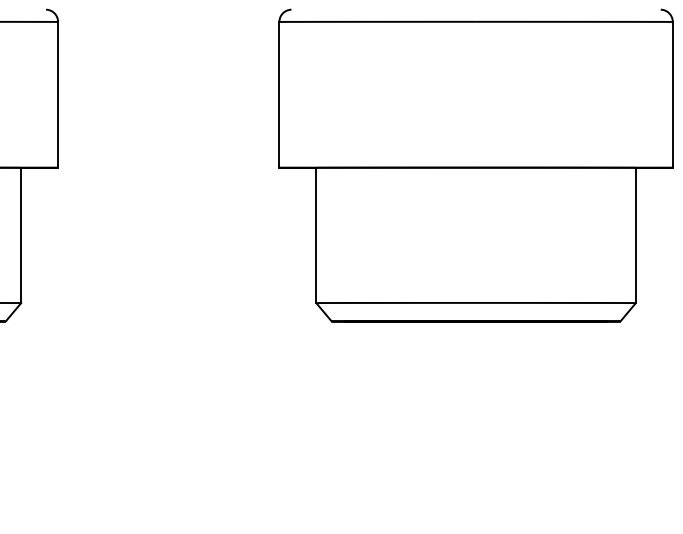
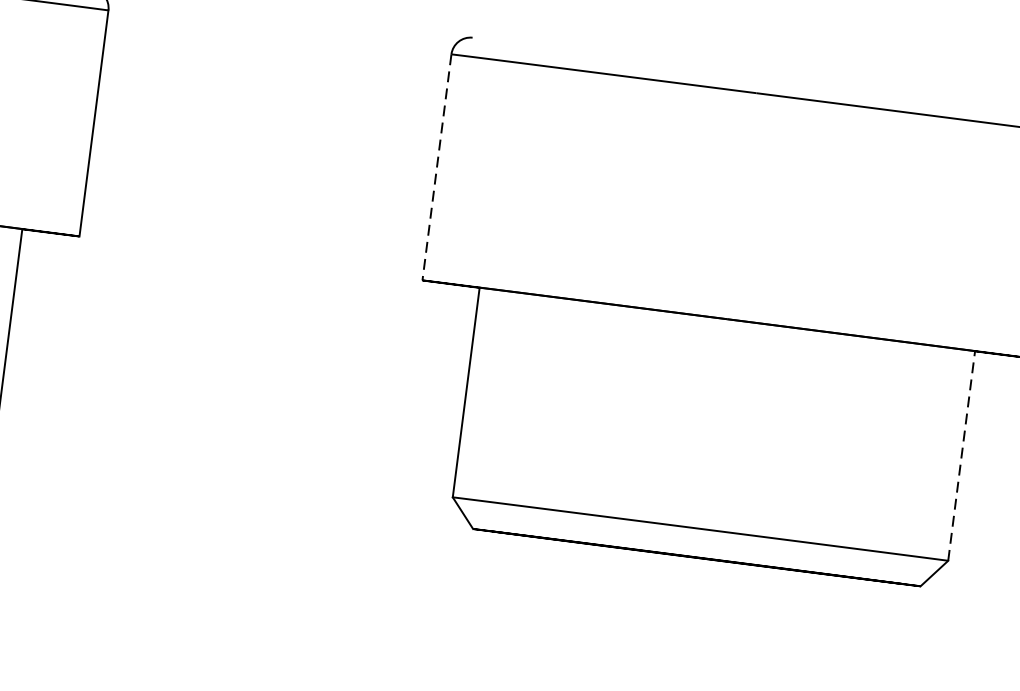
line: (279, 94) -> (437, 166), solid -> dashed
line: (635, 235) -> (960, 456), solid -> dashed

